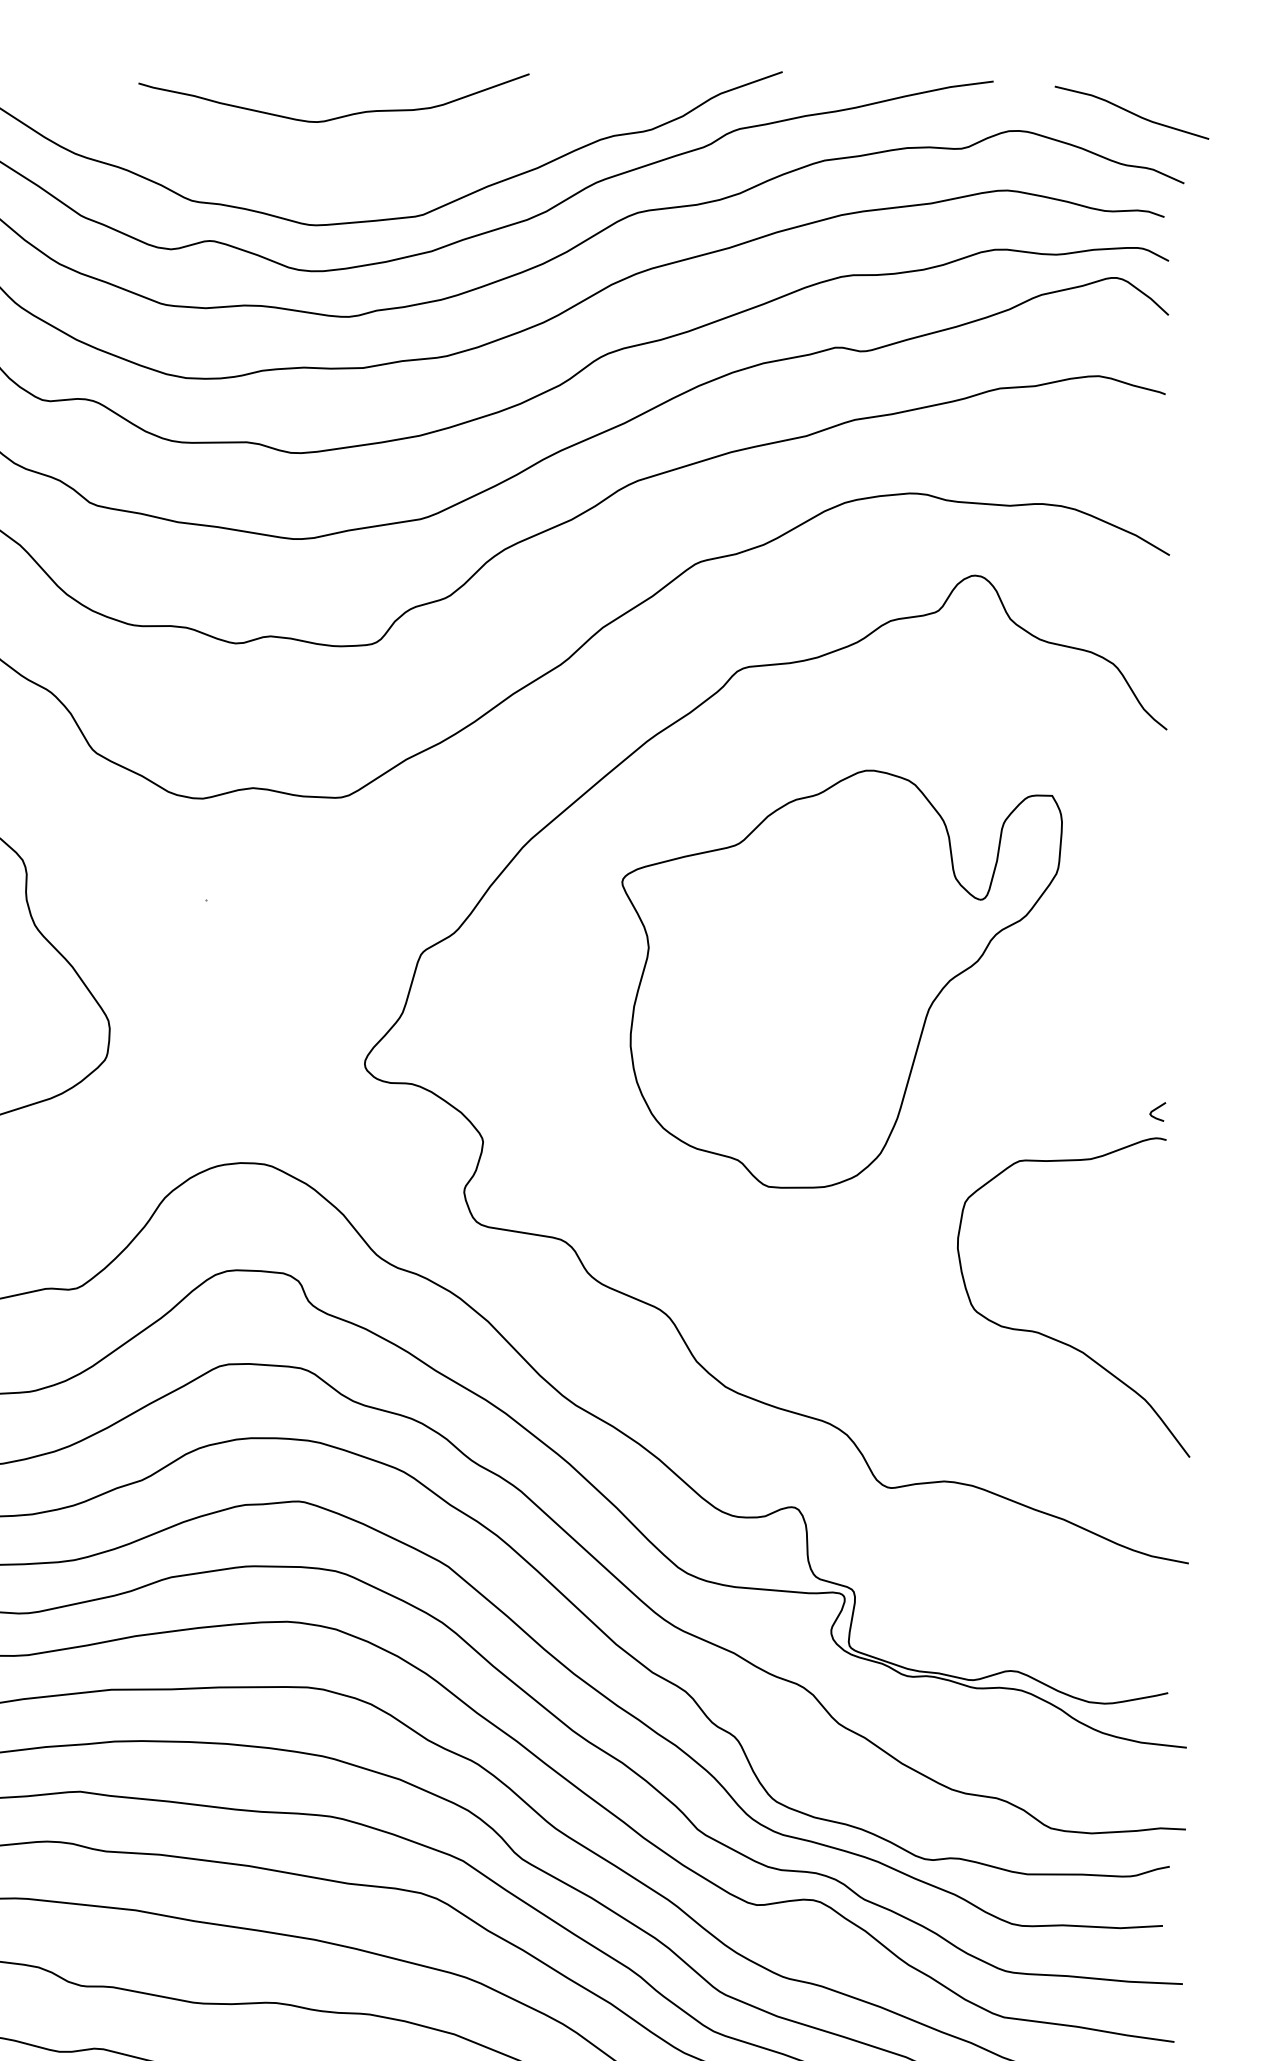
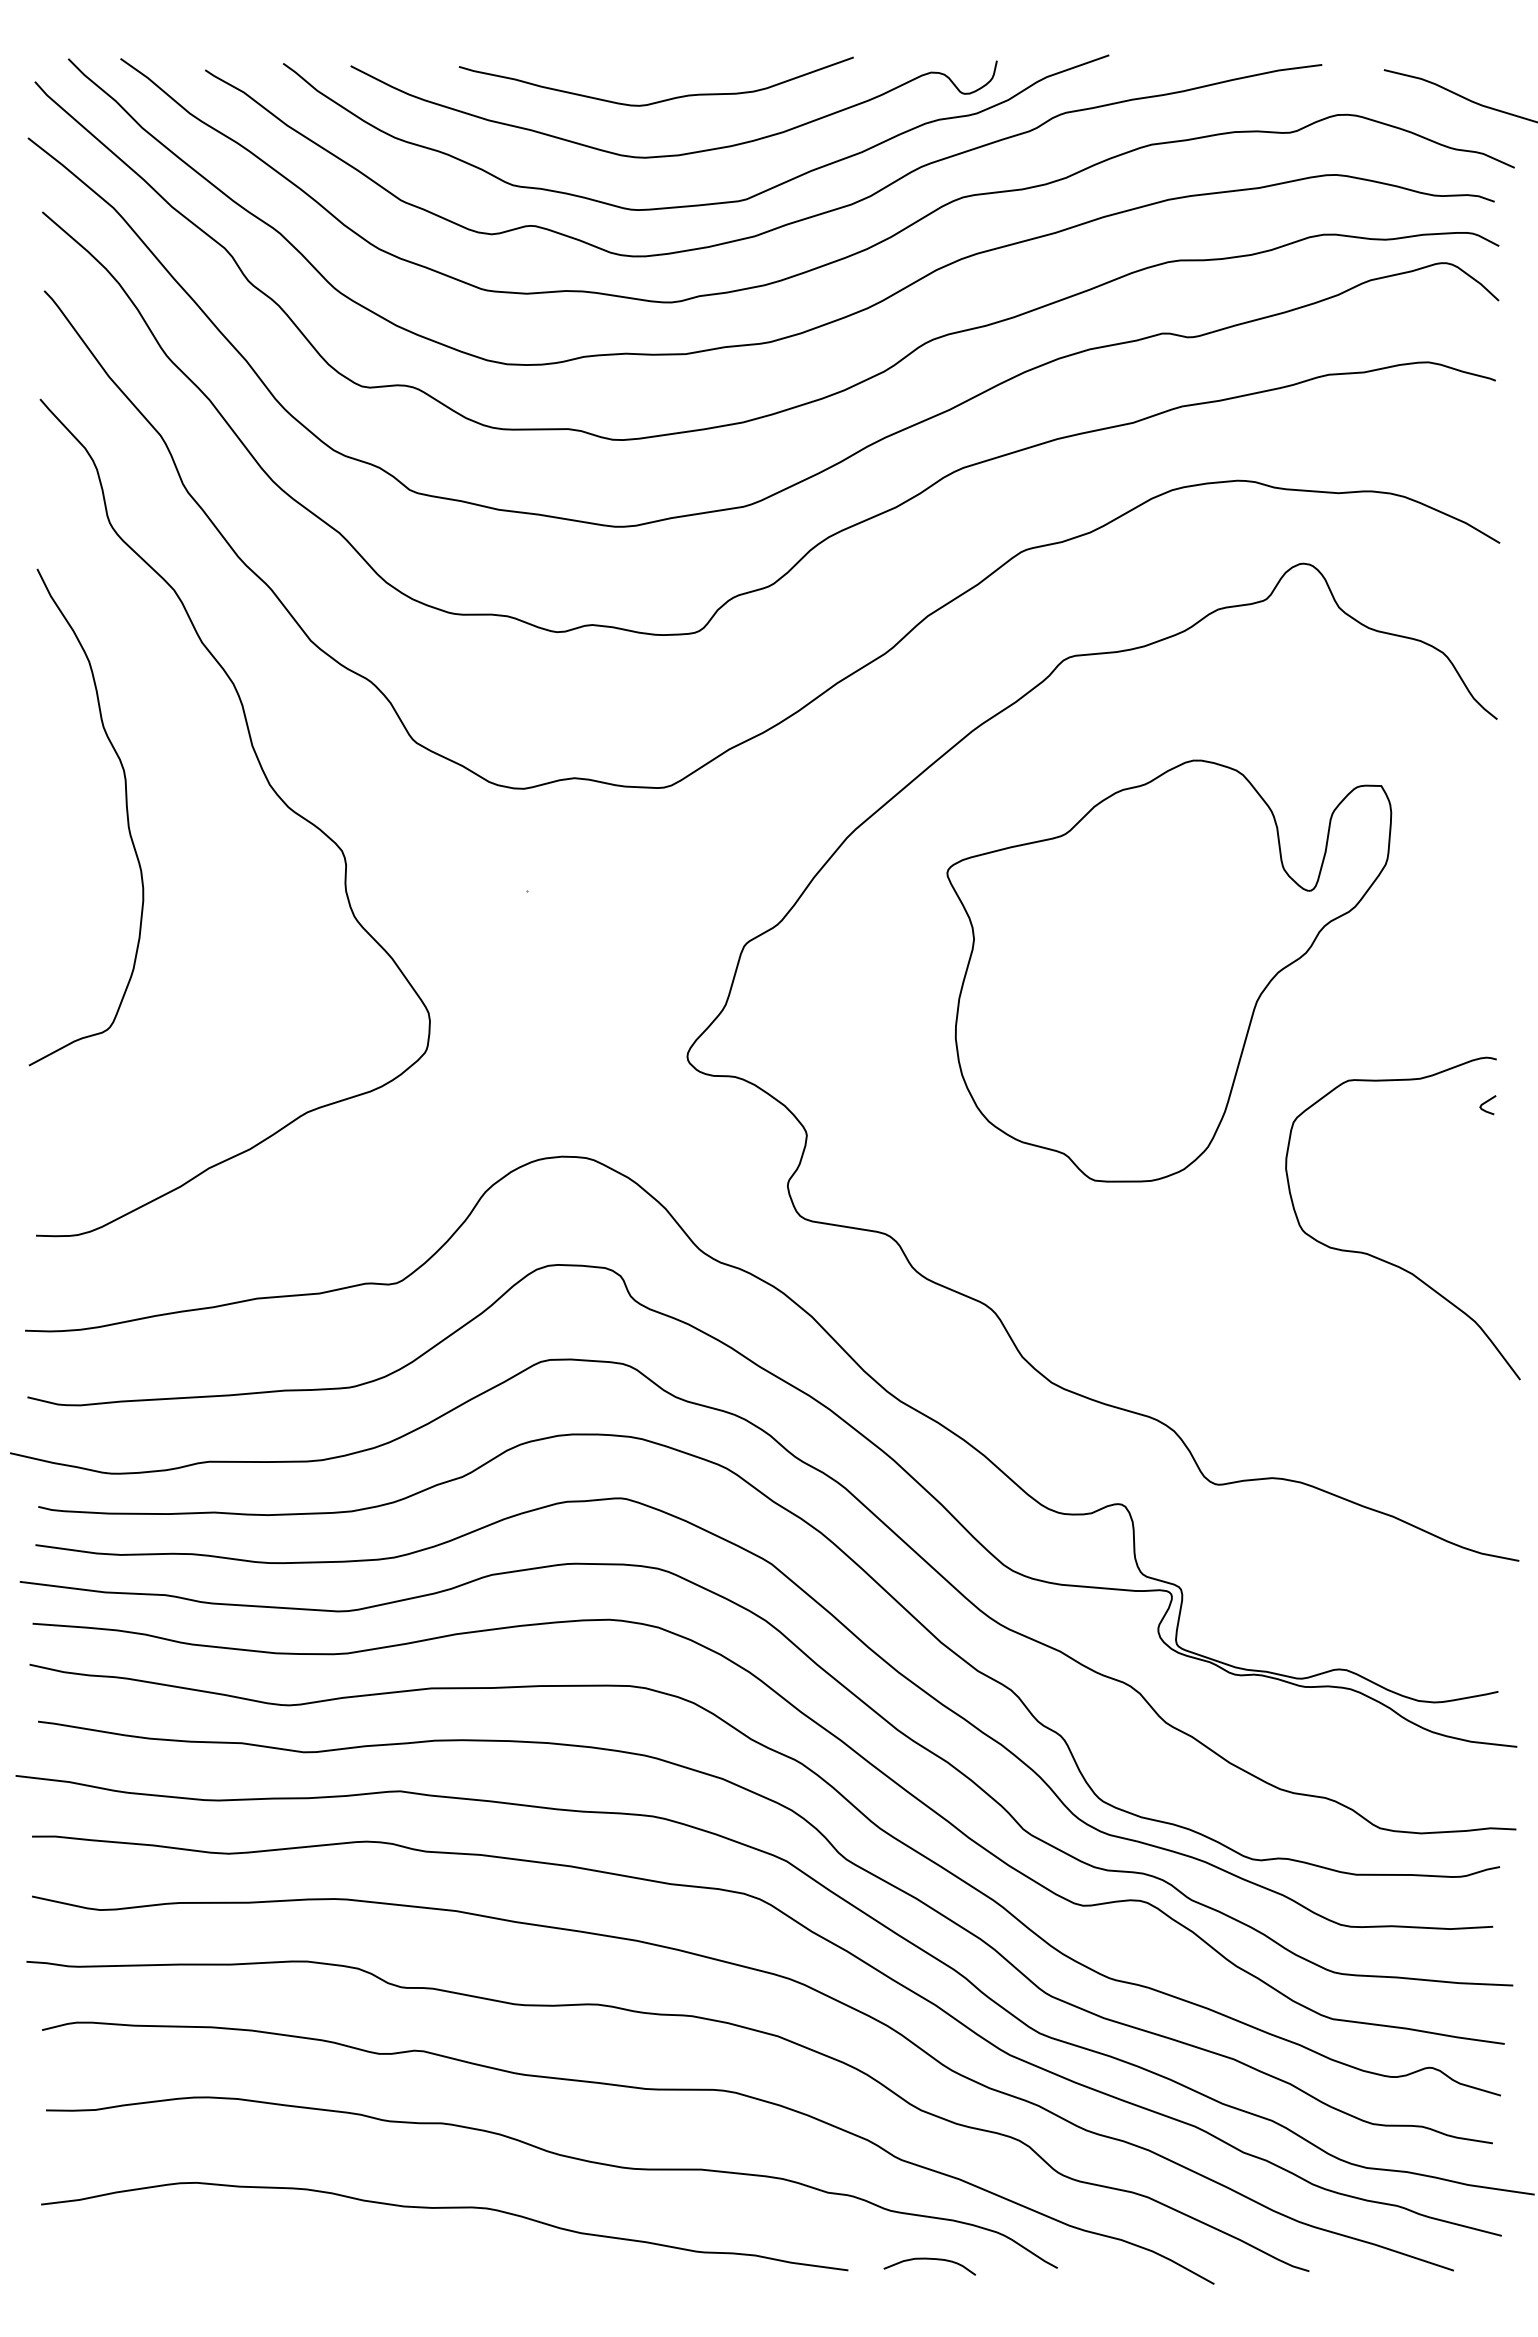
curve: (358, 169) -> (681, 153), added
curve: (1052, 1337) -> (1381, 1258), moved

